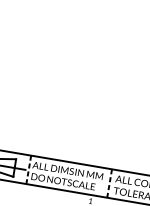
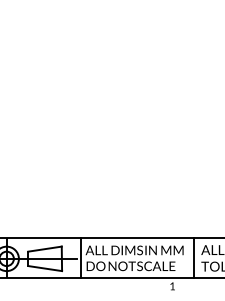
line: (28, 170) -> (81, 258), dashed -> solid
line: (109, 183) -> (194, 258), dashed -> solid

